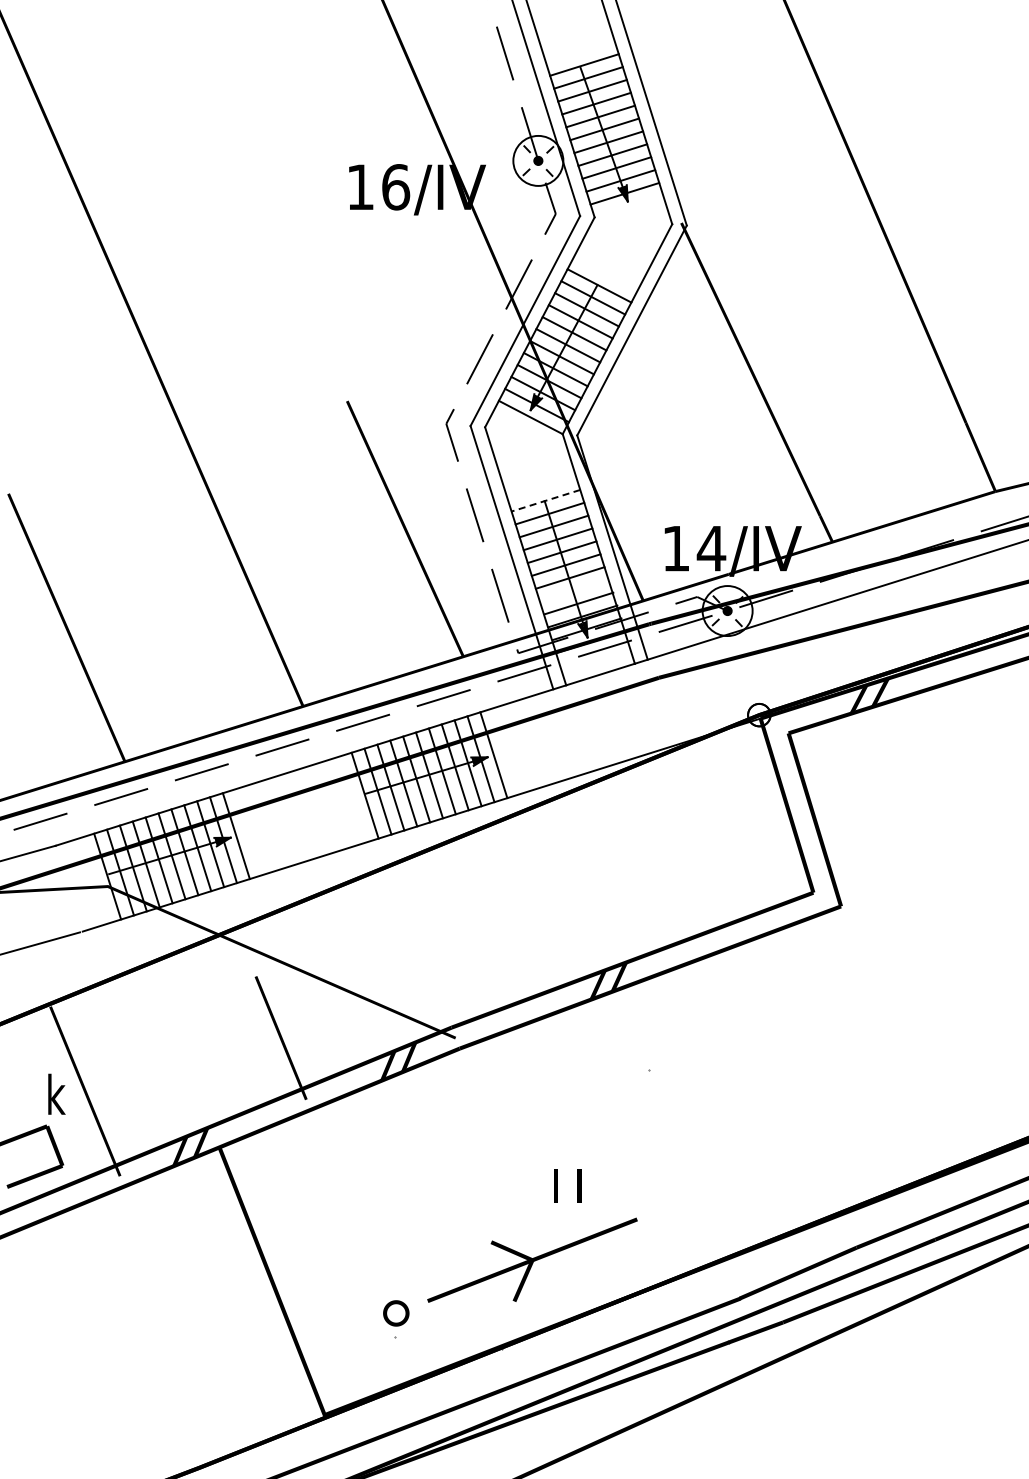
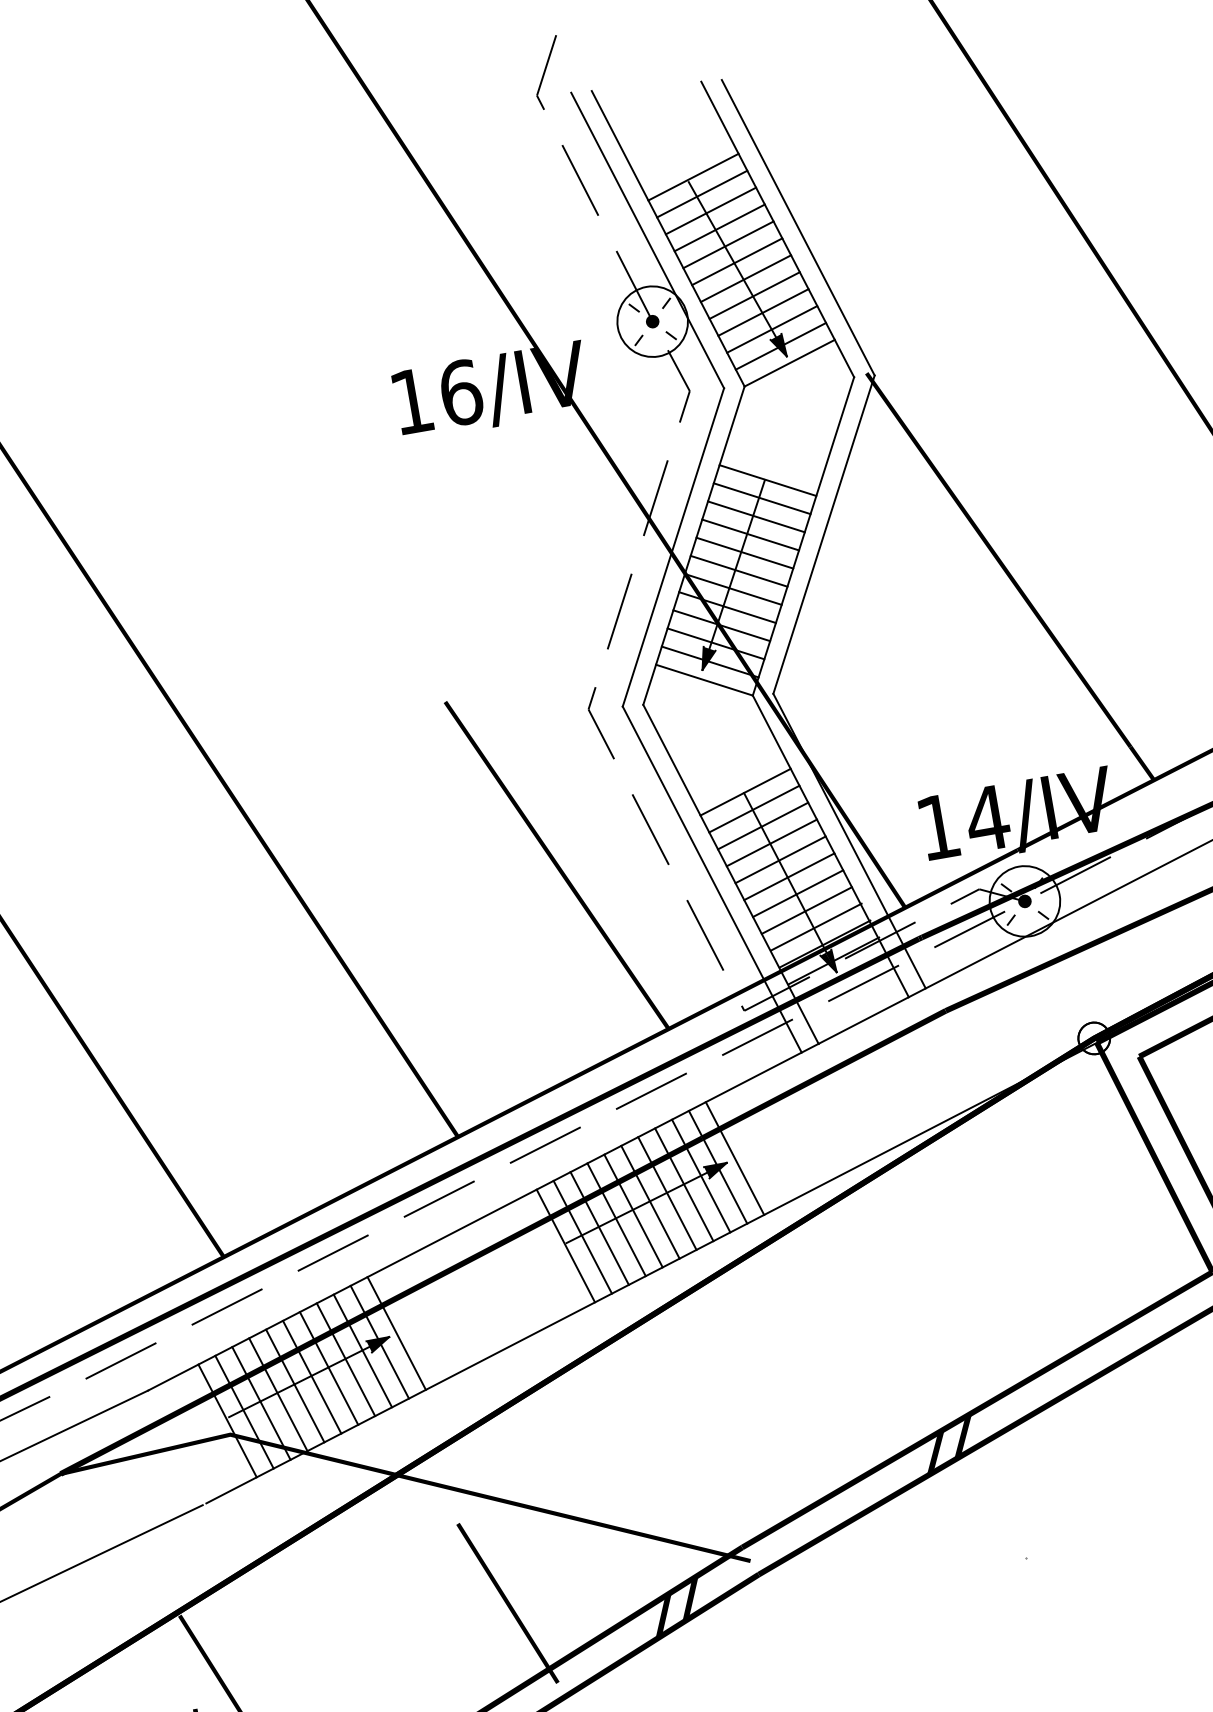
line: (628, 206) -> (789, 363), added
line: (545, 500) -> (744, 791), dashed -> solid
line: (573, 590) -> (805, 910), added

